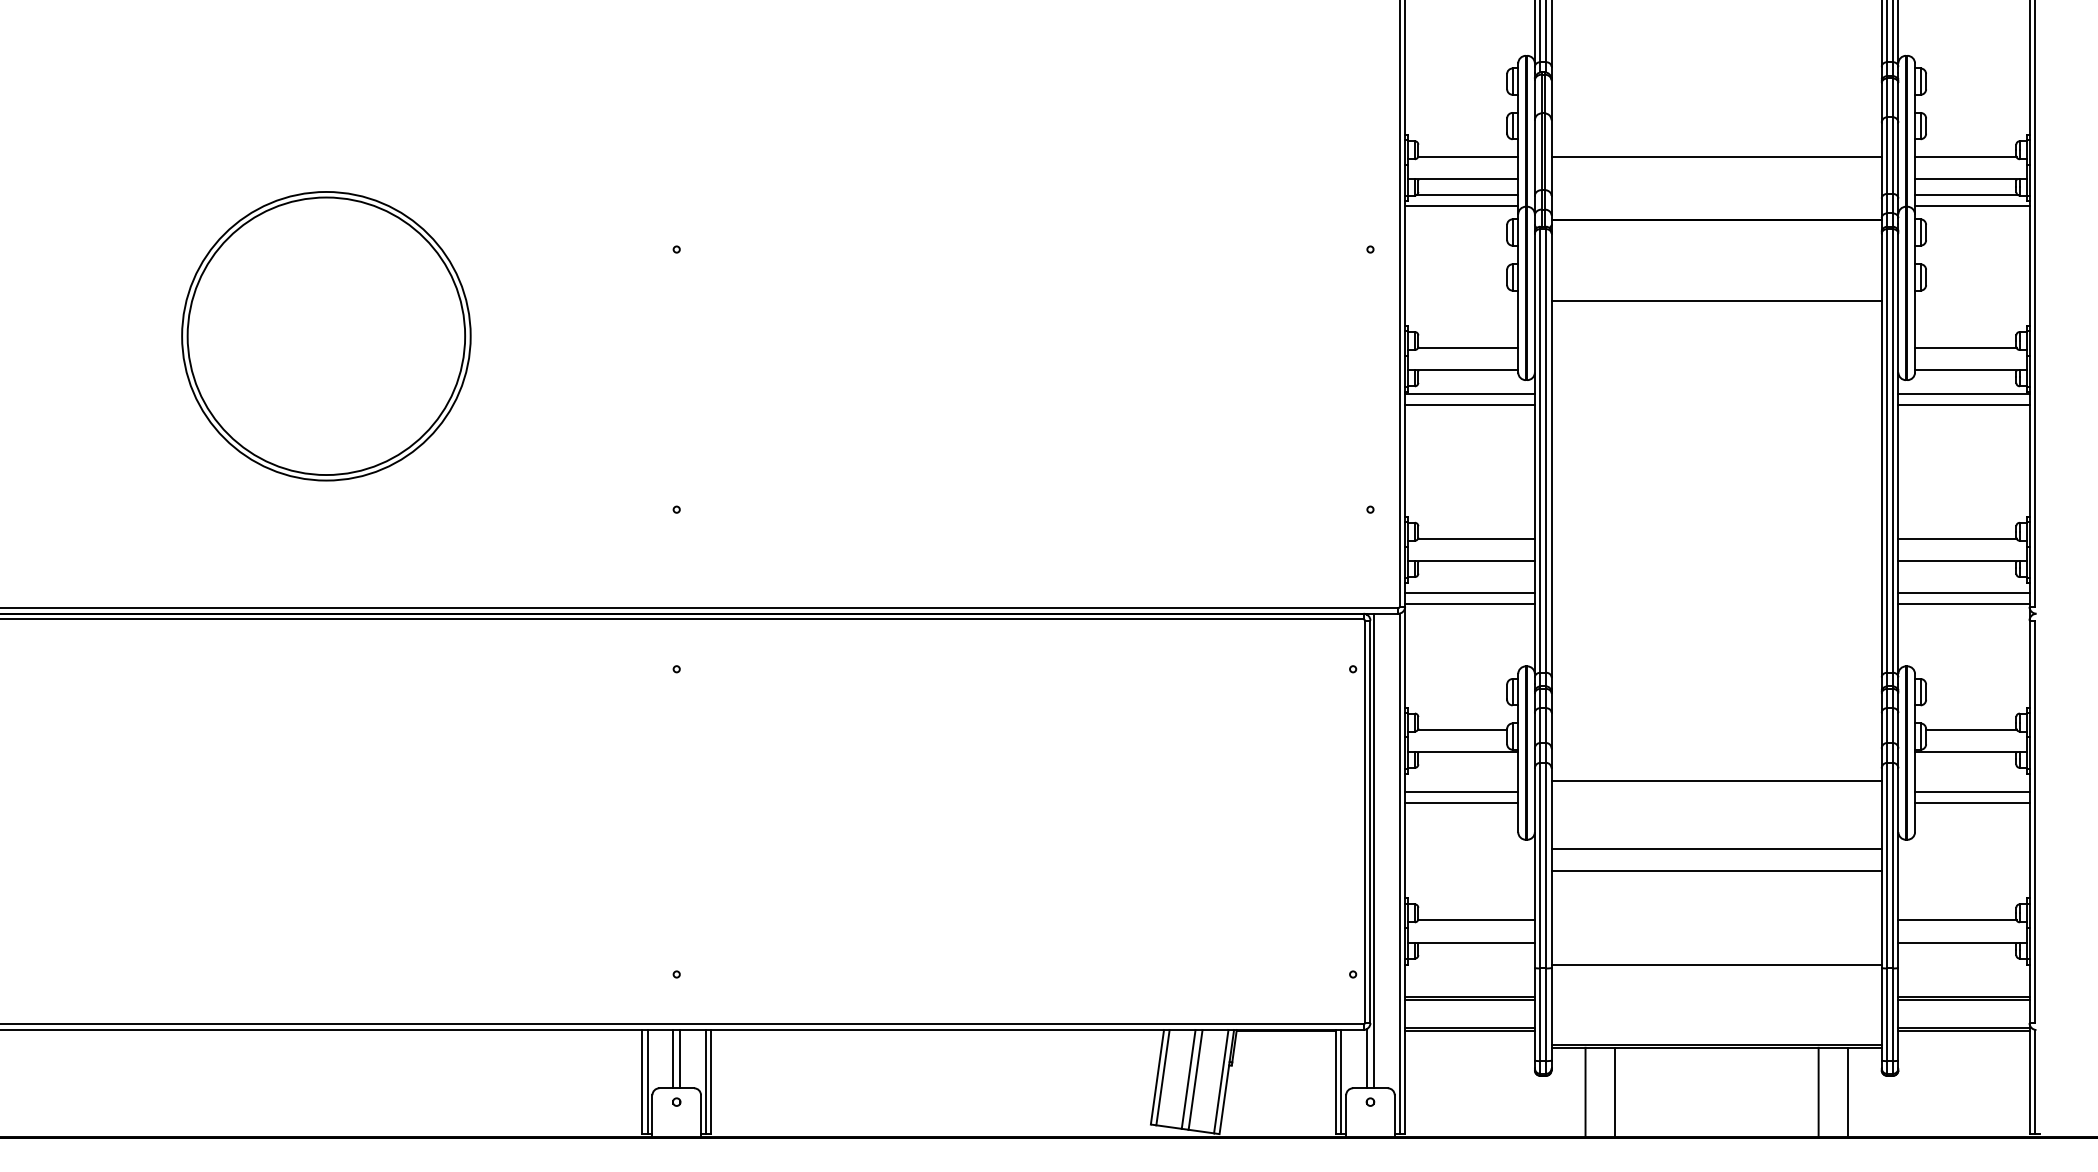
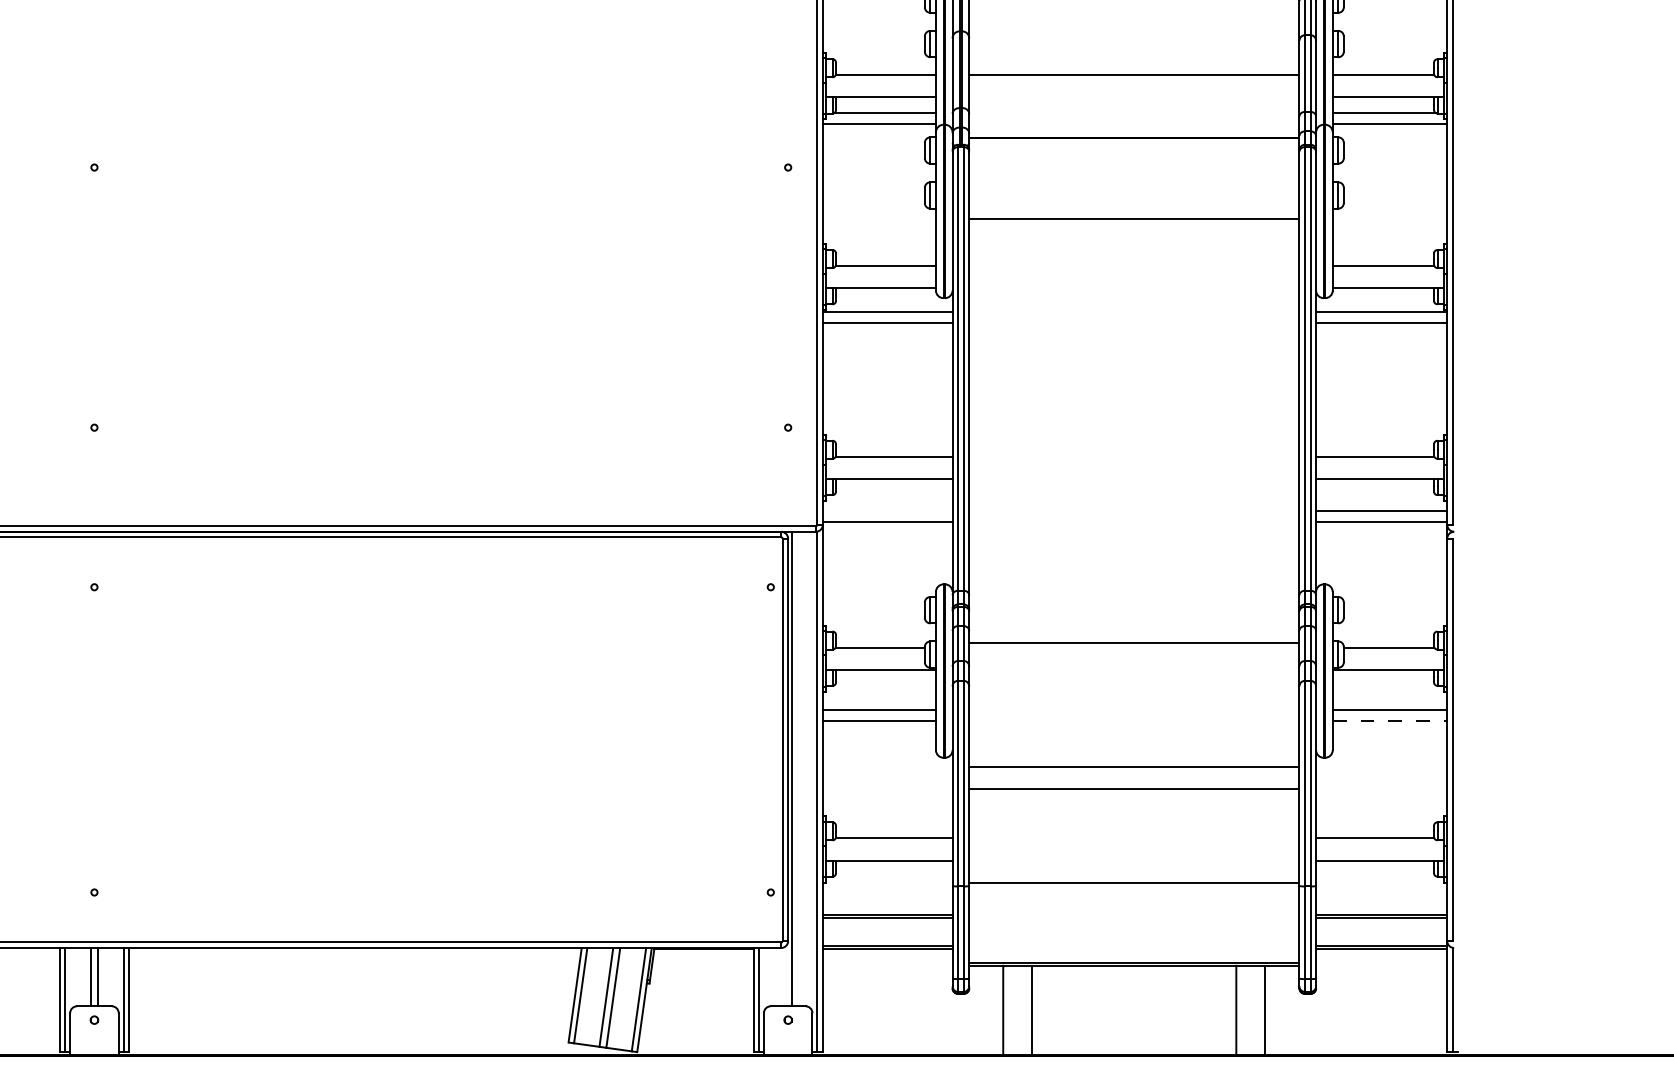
line: (1469, 592) -> (887, 510), removed
line: (1716, 781) -> (1134, 643), moved
line: (1972, 803) -> (1390, 721), solid -> dashed
line: (1367, 1058) -> (785, 976), removed

